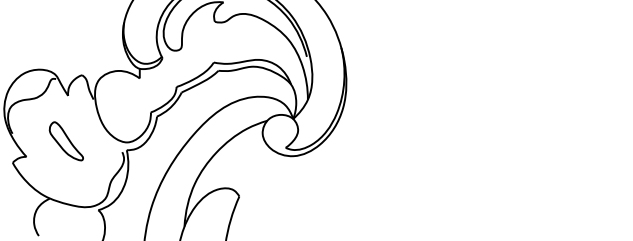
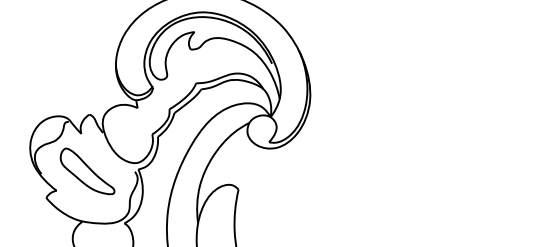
part: (66, 141) -> (87, 171), size x1.67

